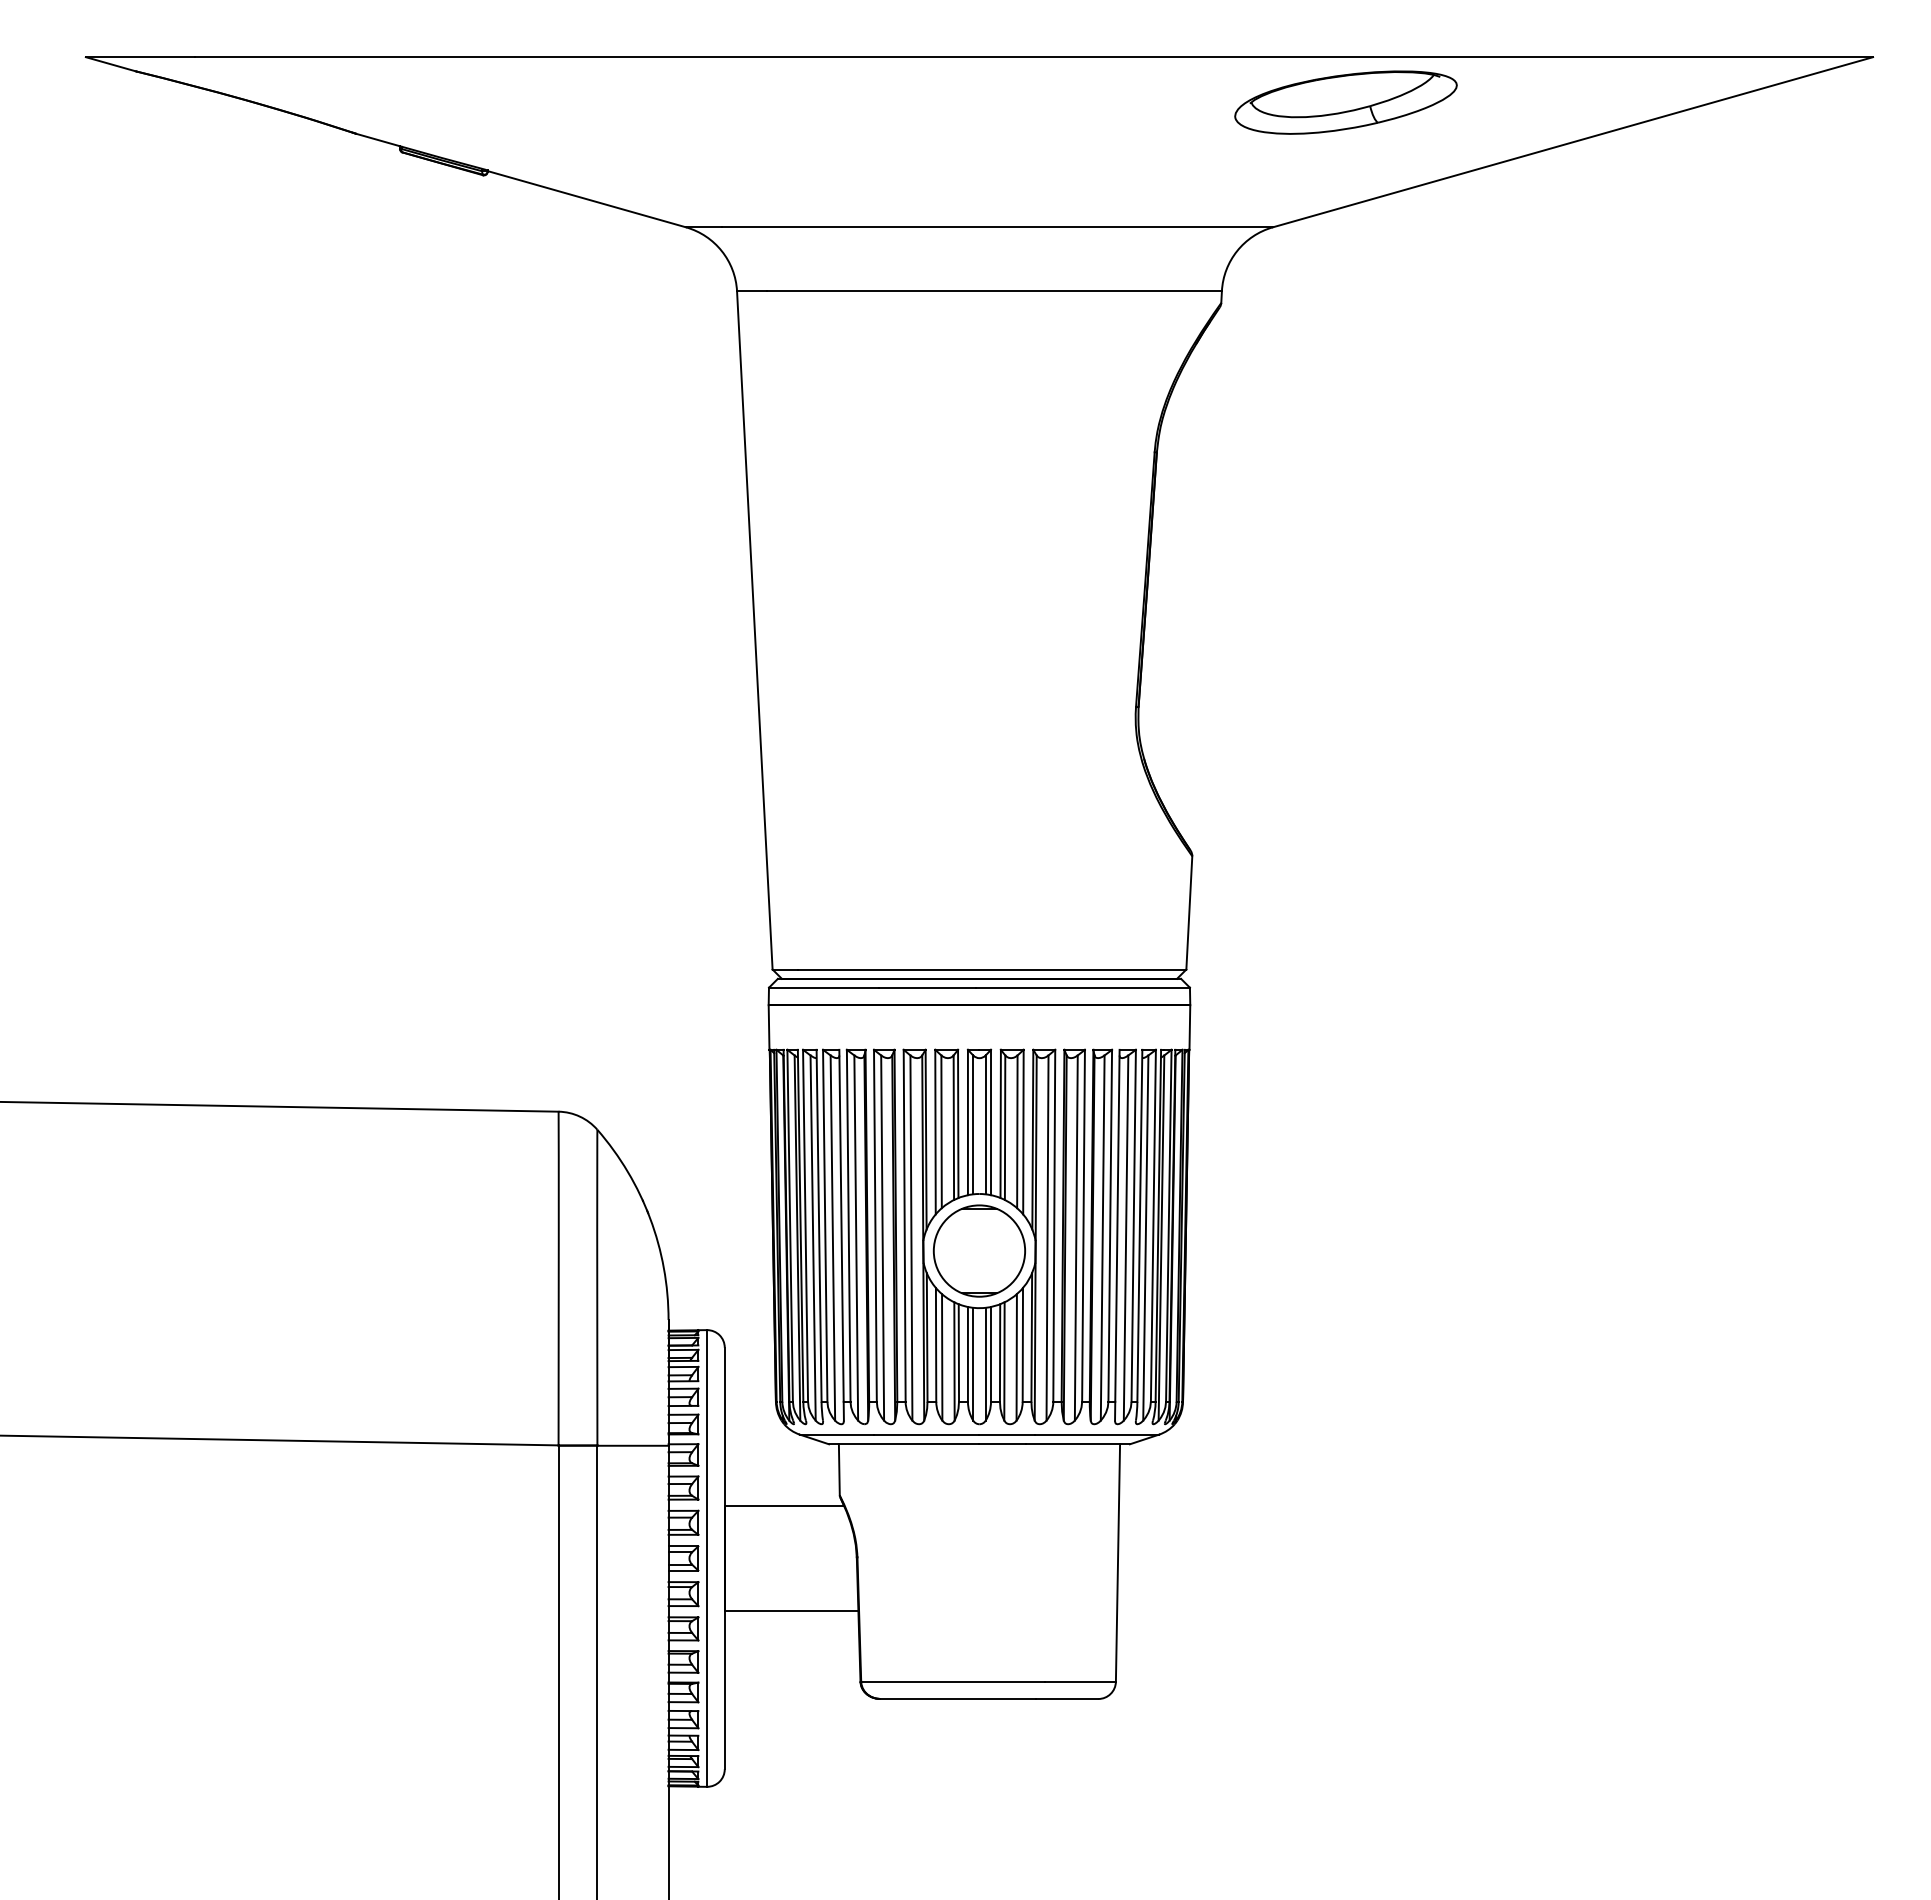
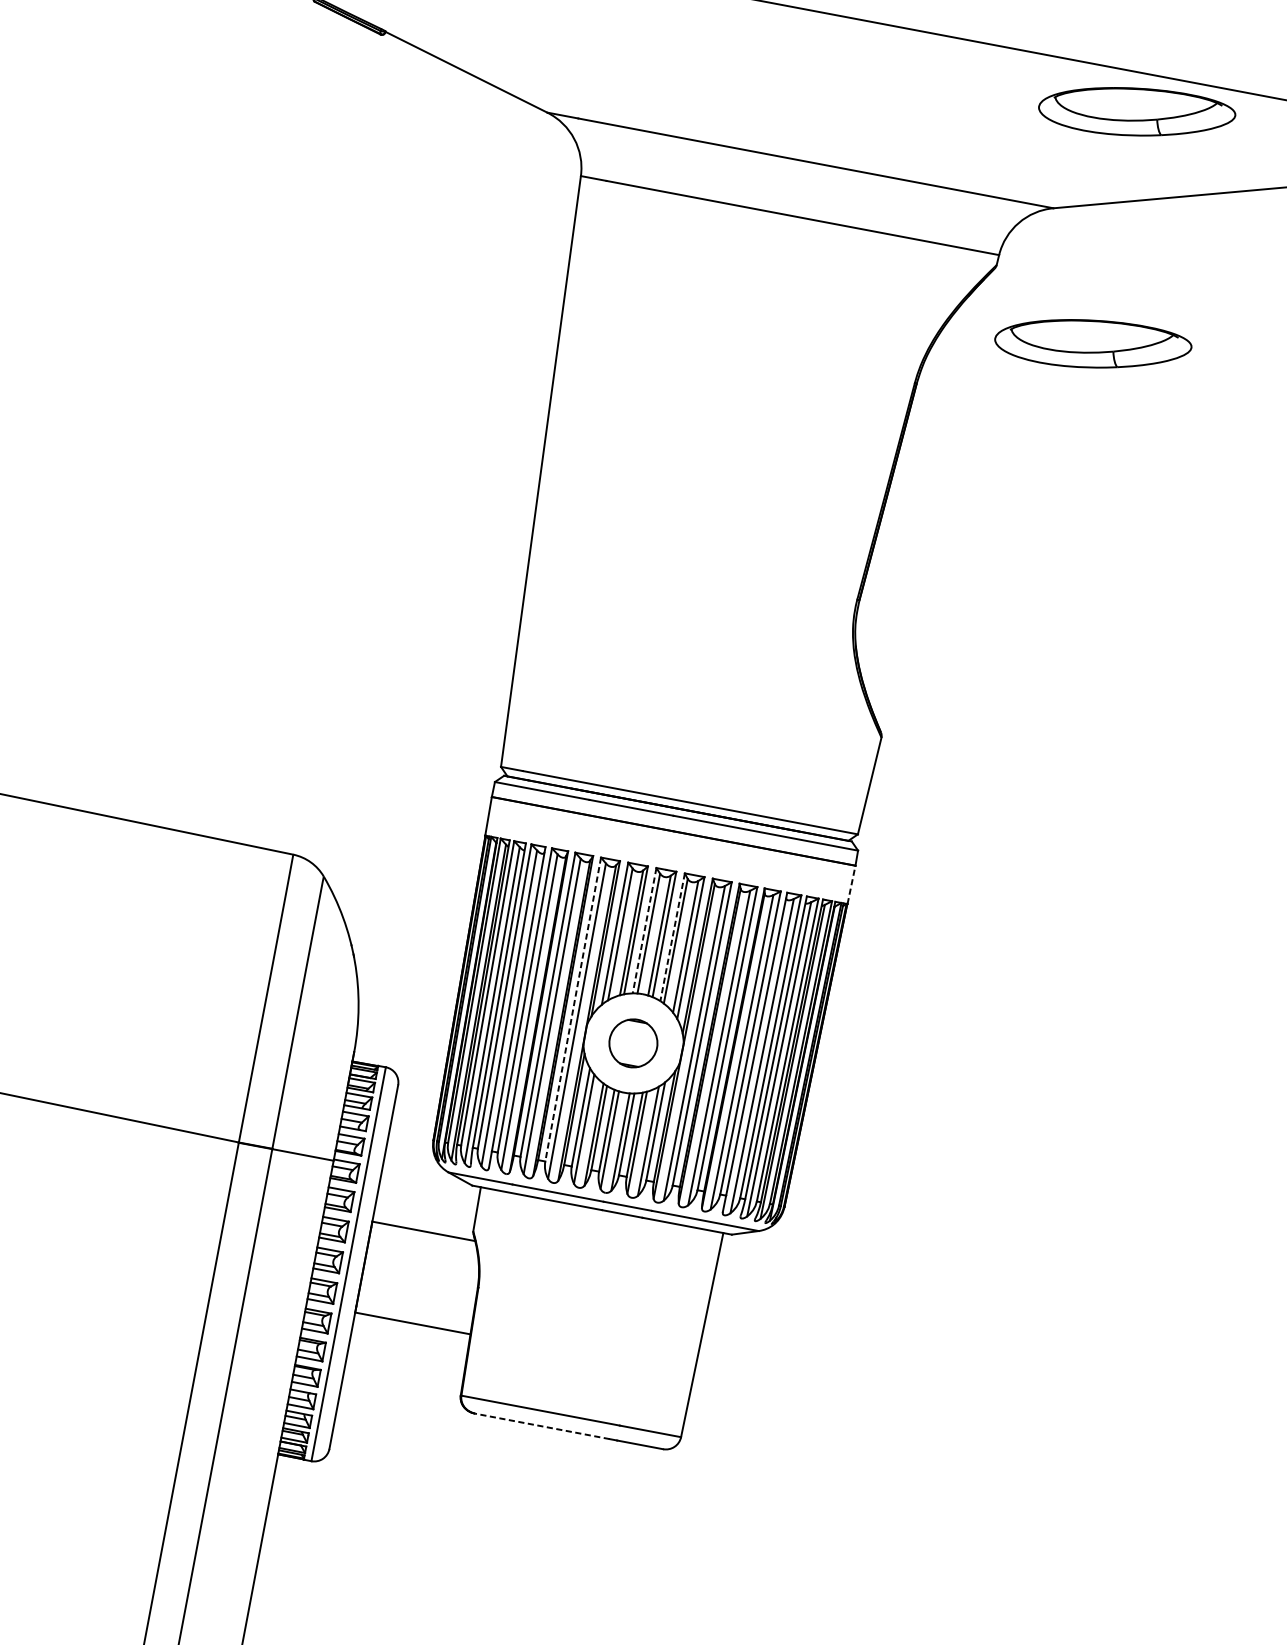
part: (1345, 371) -> (1092, 344), added
line: (1189, 1027) -> (851, 884), solid -> dashed
line: (967, 1122) -> (644, 930), solid -> dashed
line: (1000, 1124) -> (672, 937), solid -> dashed
line: (904, 1225) -> (573, 1009), solid -> dashed
part: (978, 1250) -> (632, 1042), size x0.6
line: (957, 1699) -> (541, 1426), solid -> dashed

